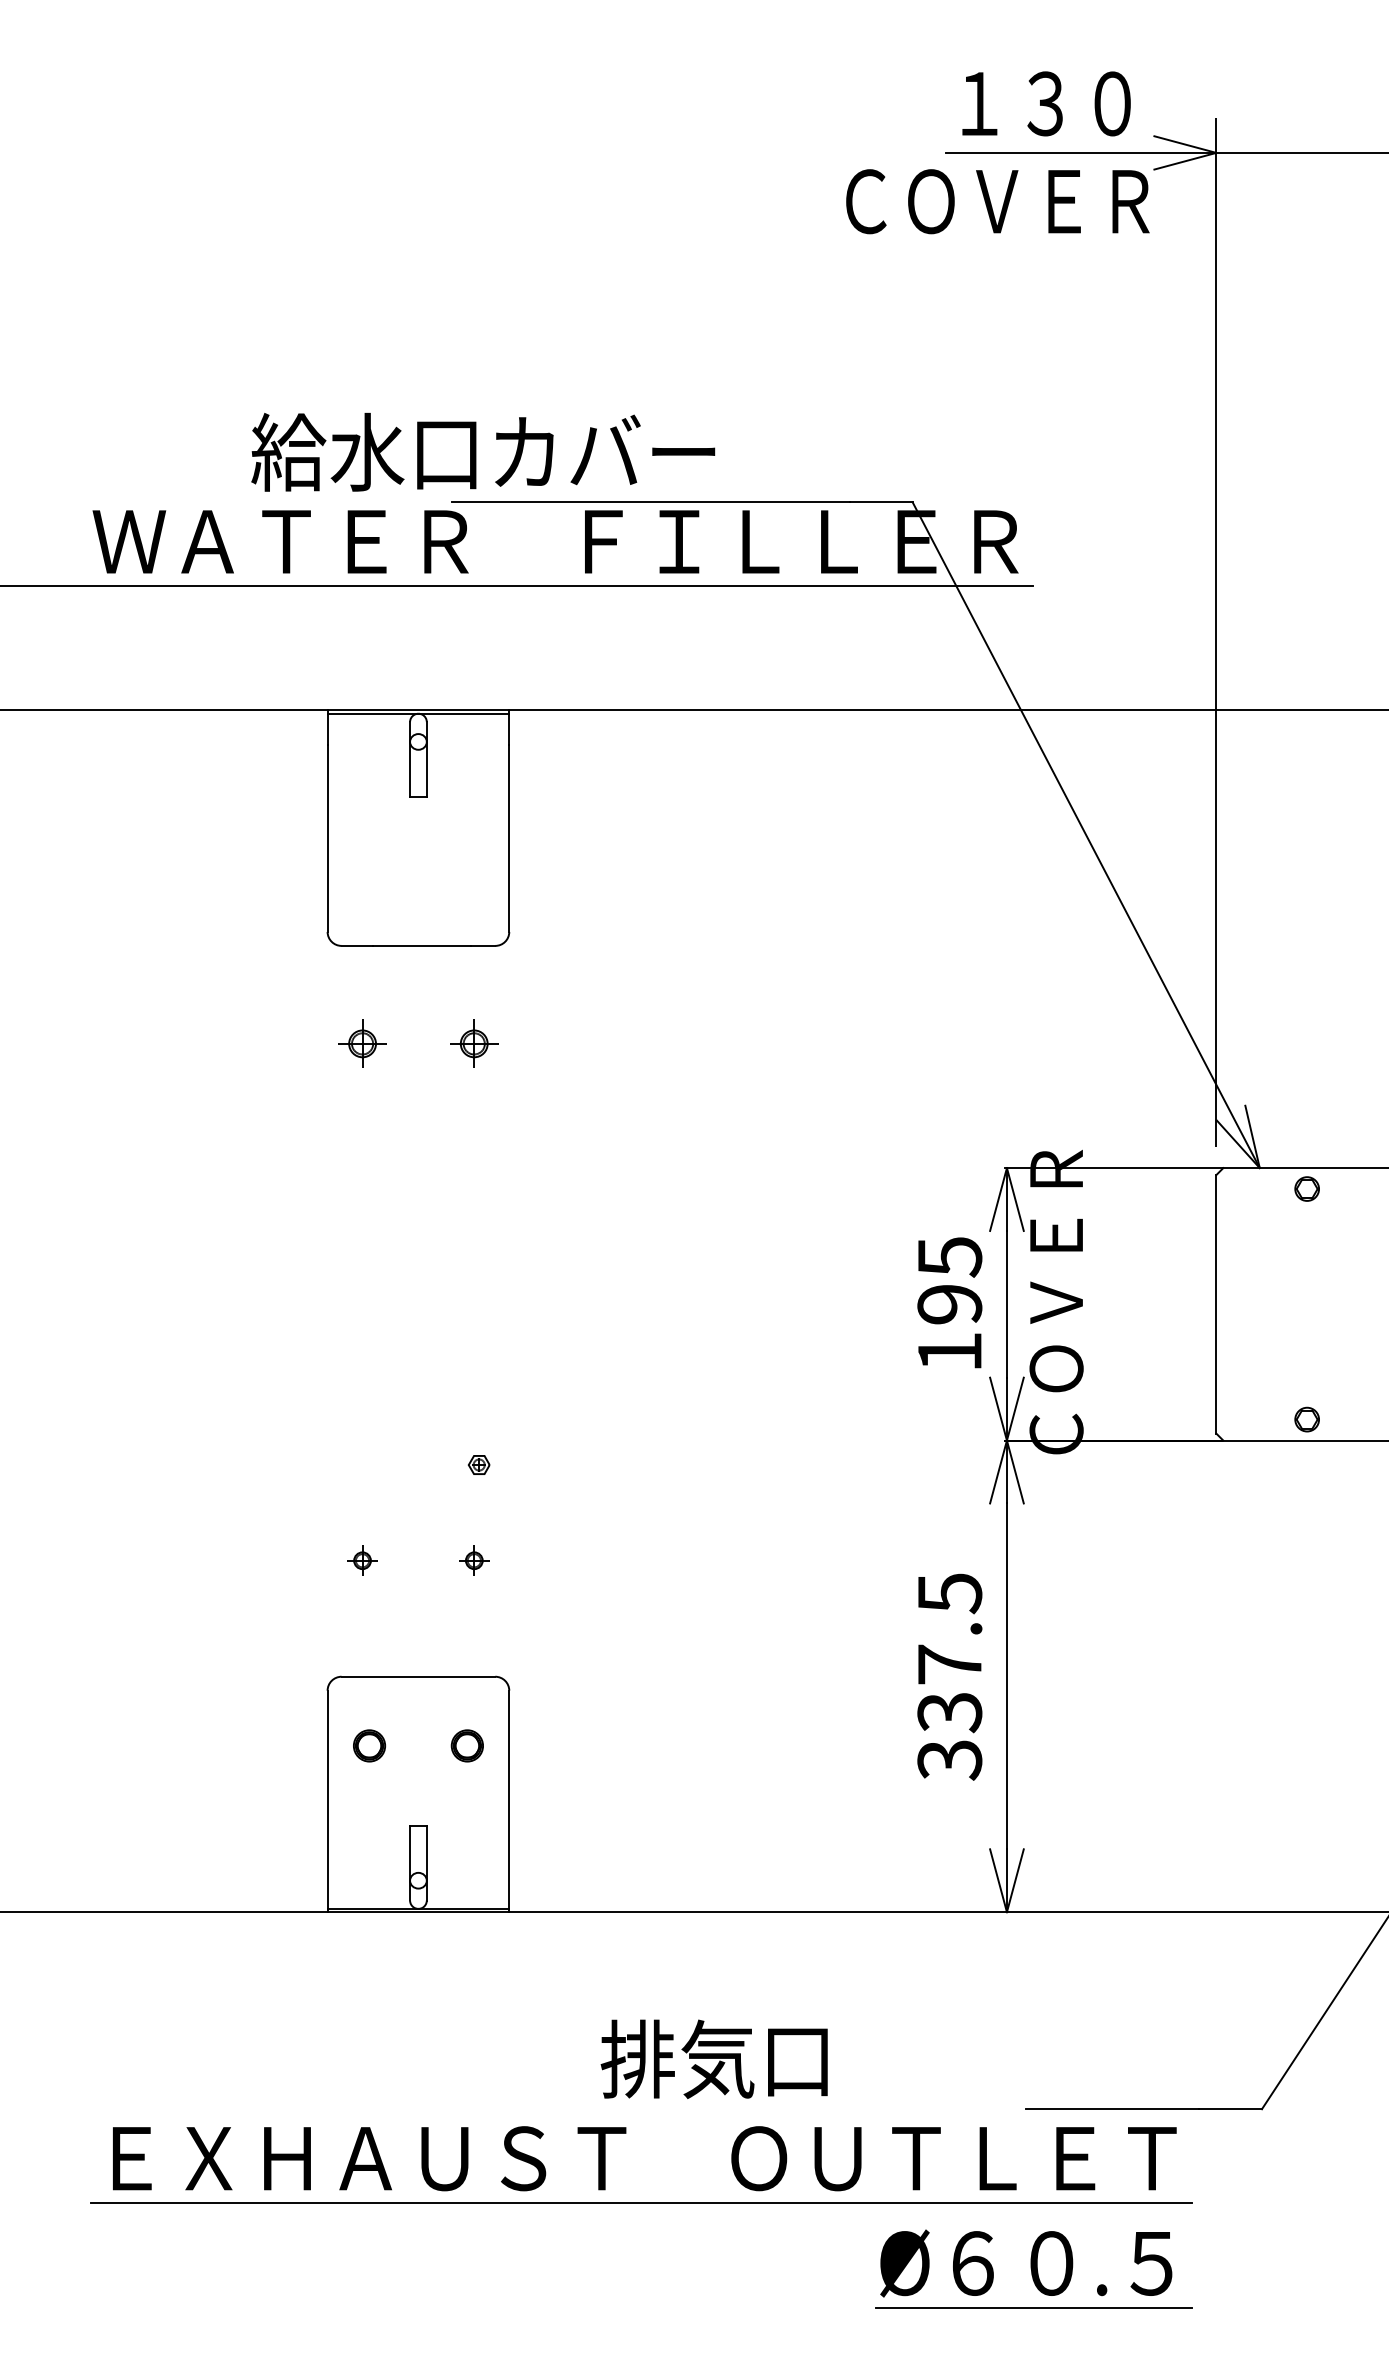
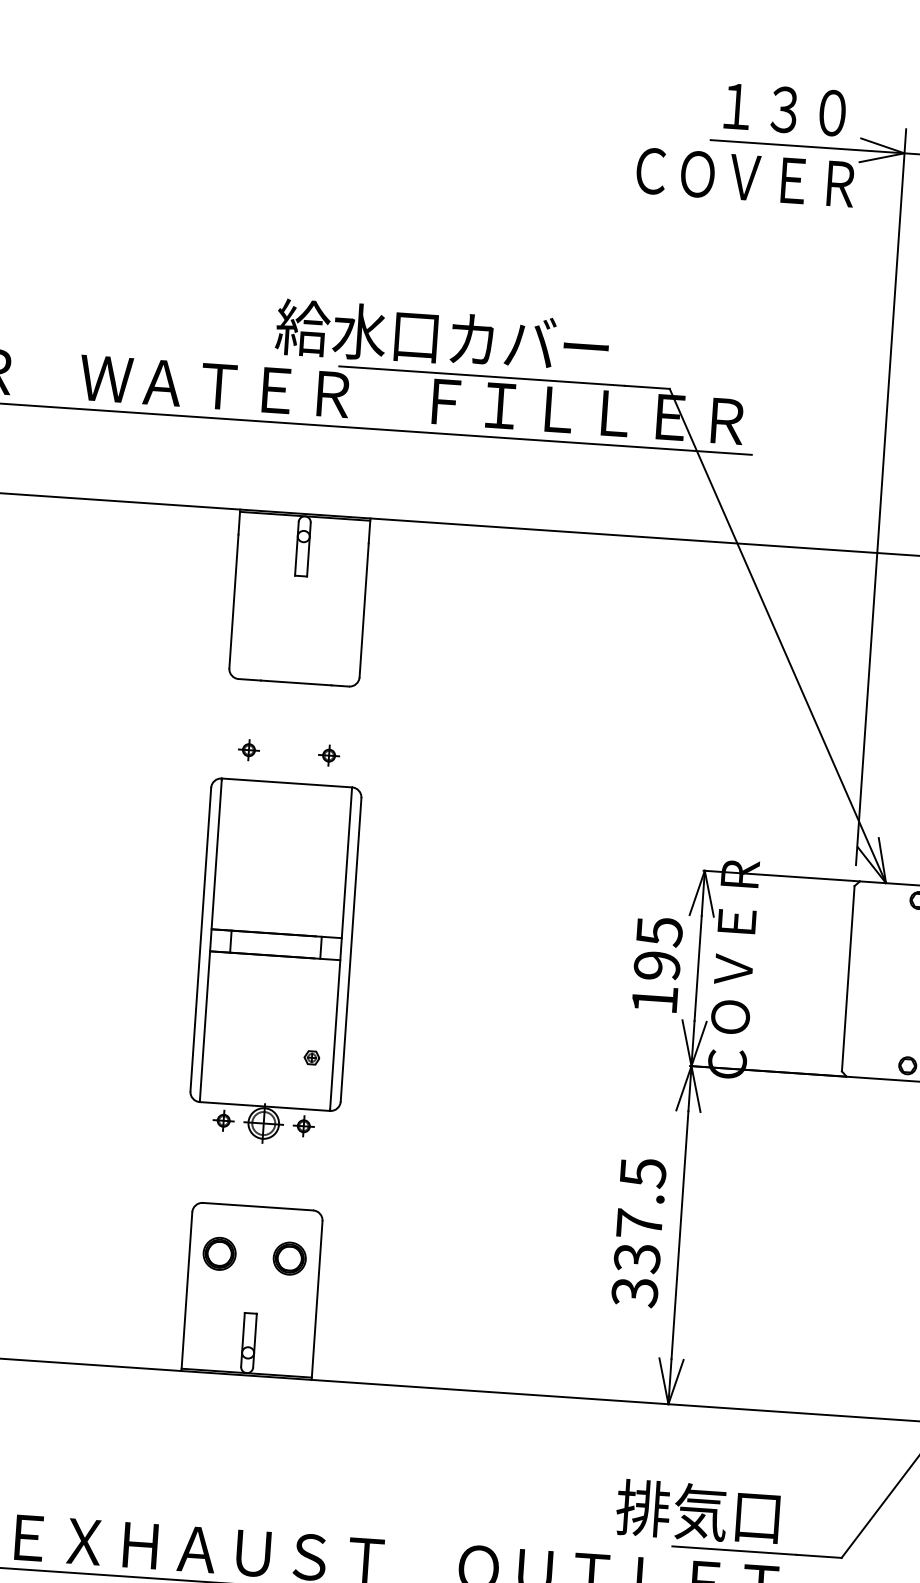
text: (483, 452) -> (442, 337), moved
part: (362, 1043) -> (248, 750), size x0.62
part: (474, 1043) -> (329, 755), size x0.62
part: (418, 1336) -> (274, 962), added
part: (369, 1745) -> (219, 1253), size x1.43
part: (467, 1745) -> (289, 1258), size x1.43
text: (713, 2058) -> (697, 1511), moved

